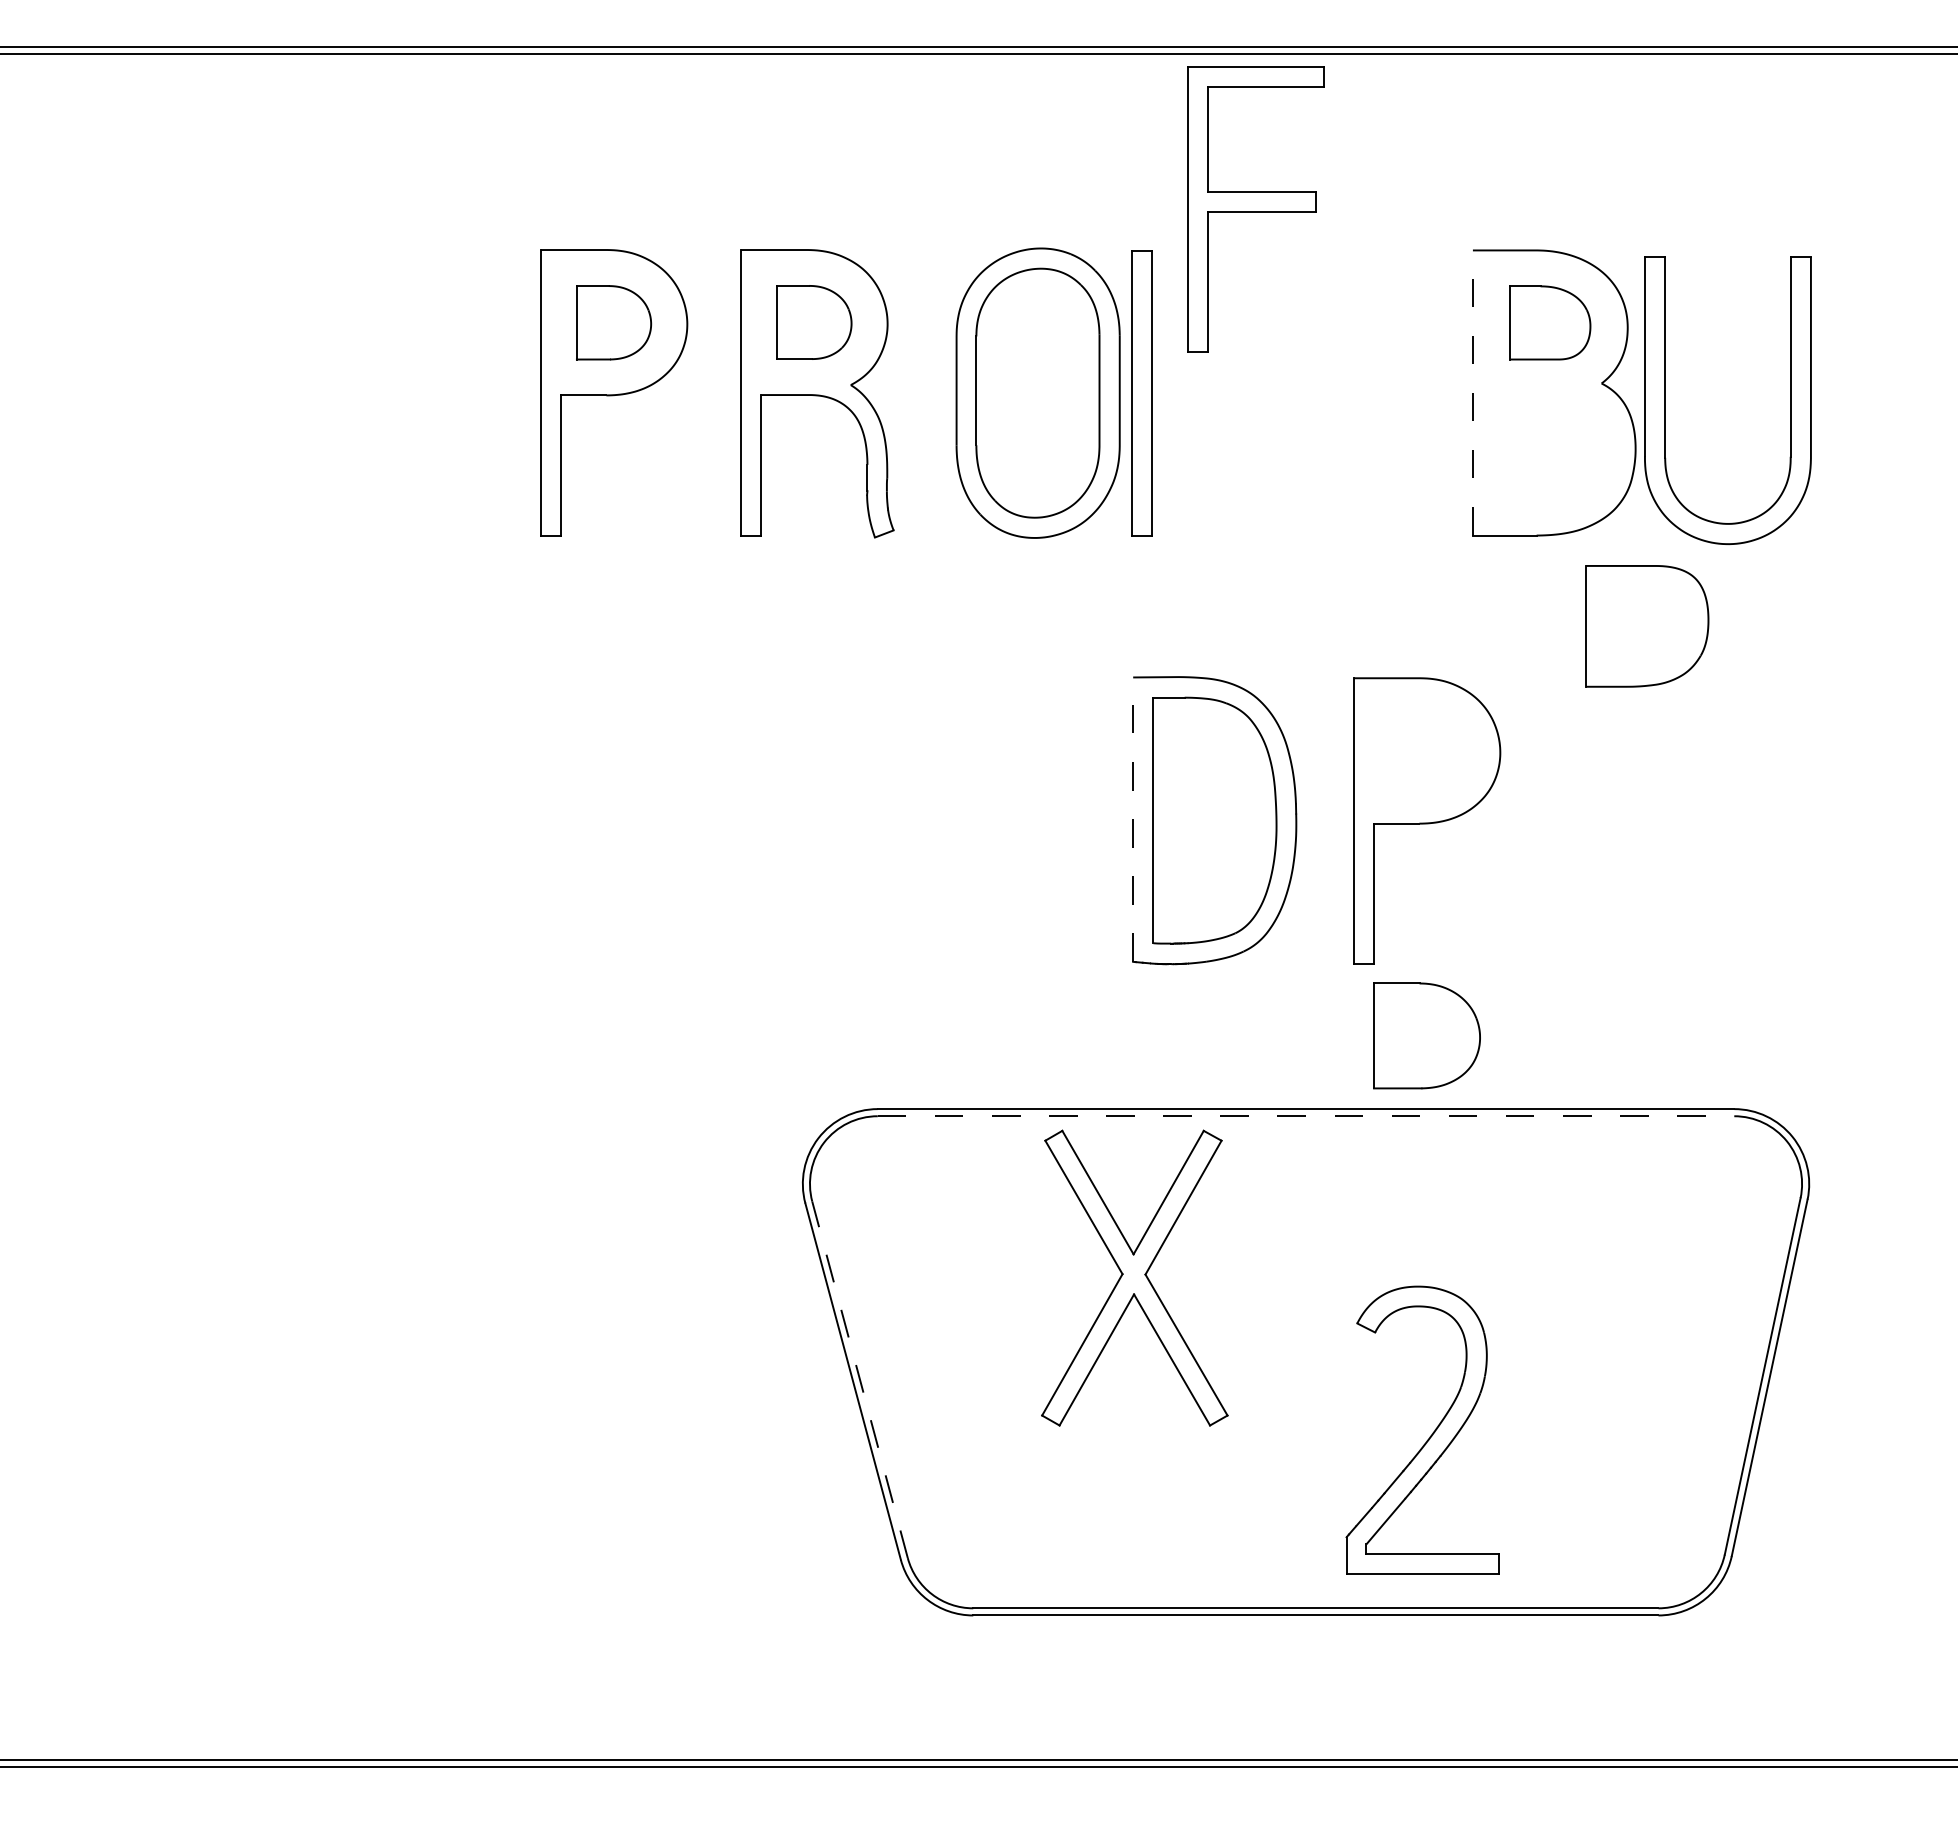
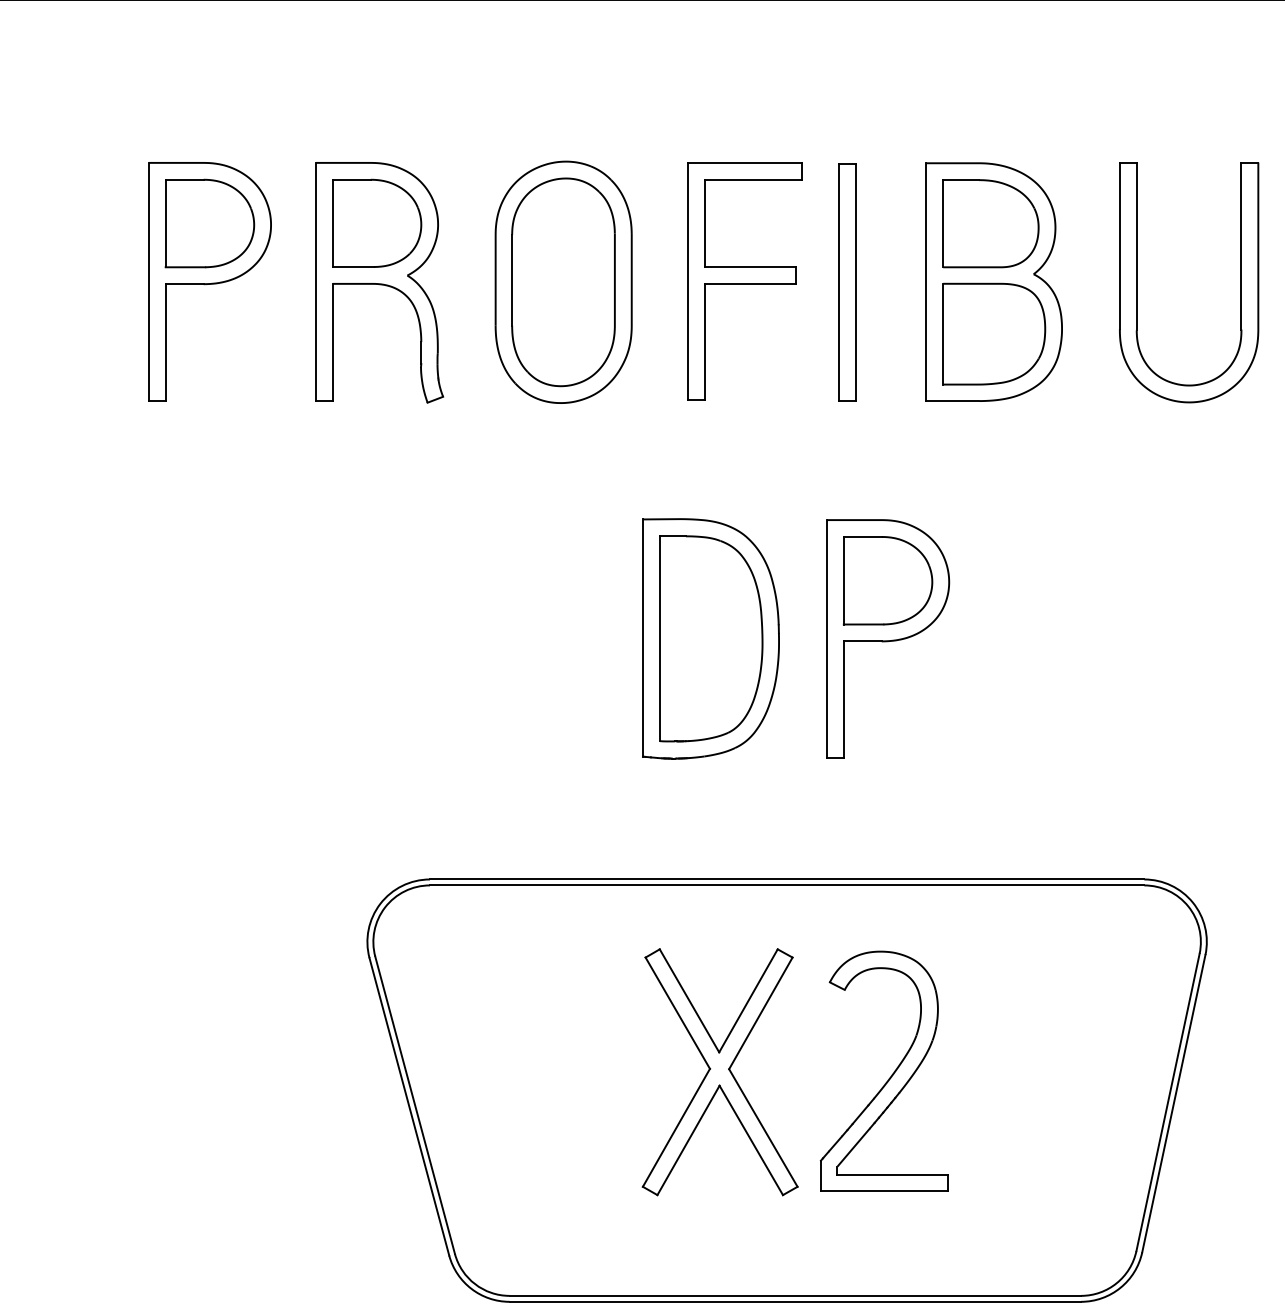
part: (1255, 209) -> (744, 281), moved
part: (613, 322) -> (209, 223), size x1.43
part: (814, 322) -> (377, 223), size x1.43
part: (1550, 322) -> (991, 223), size x1.43
part: (1141, 393) -> (846, 282), moved
line: (1472, 393) -> (925, 282), dashed -> solid
part: (1665, 400) -> (1137, 282), moved
part: (1647, 626) -> (994, 334), moved
line: (1133, 819) -> (643, 637), dashed -> solid
part: (1426, 1035) -> (887, 580), moved
line: (1306, 1116) -> (787, 885), dashed -> solid
part: (1134, 1277) -> (719, 1071), moved
line: (860, 1379) -> (415, 1105), dashed -> solid
part: (1429, 1436) -> (890, 1076), moved

